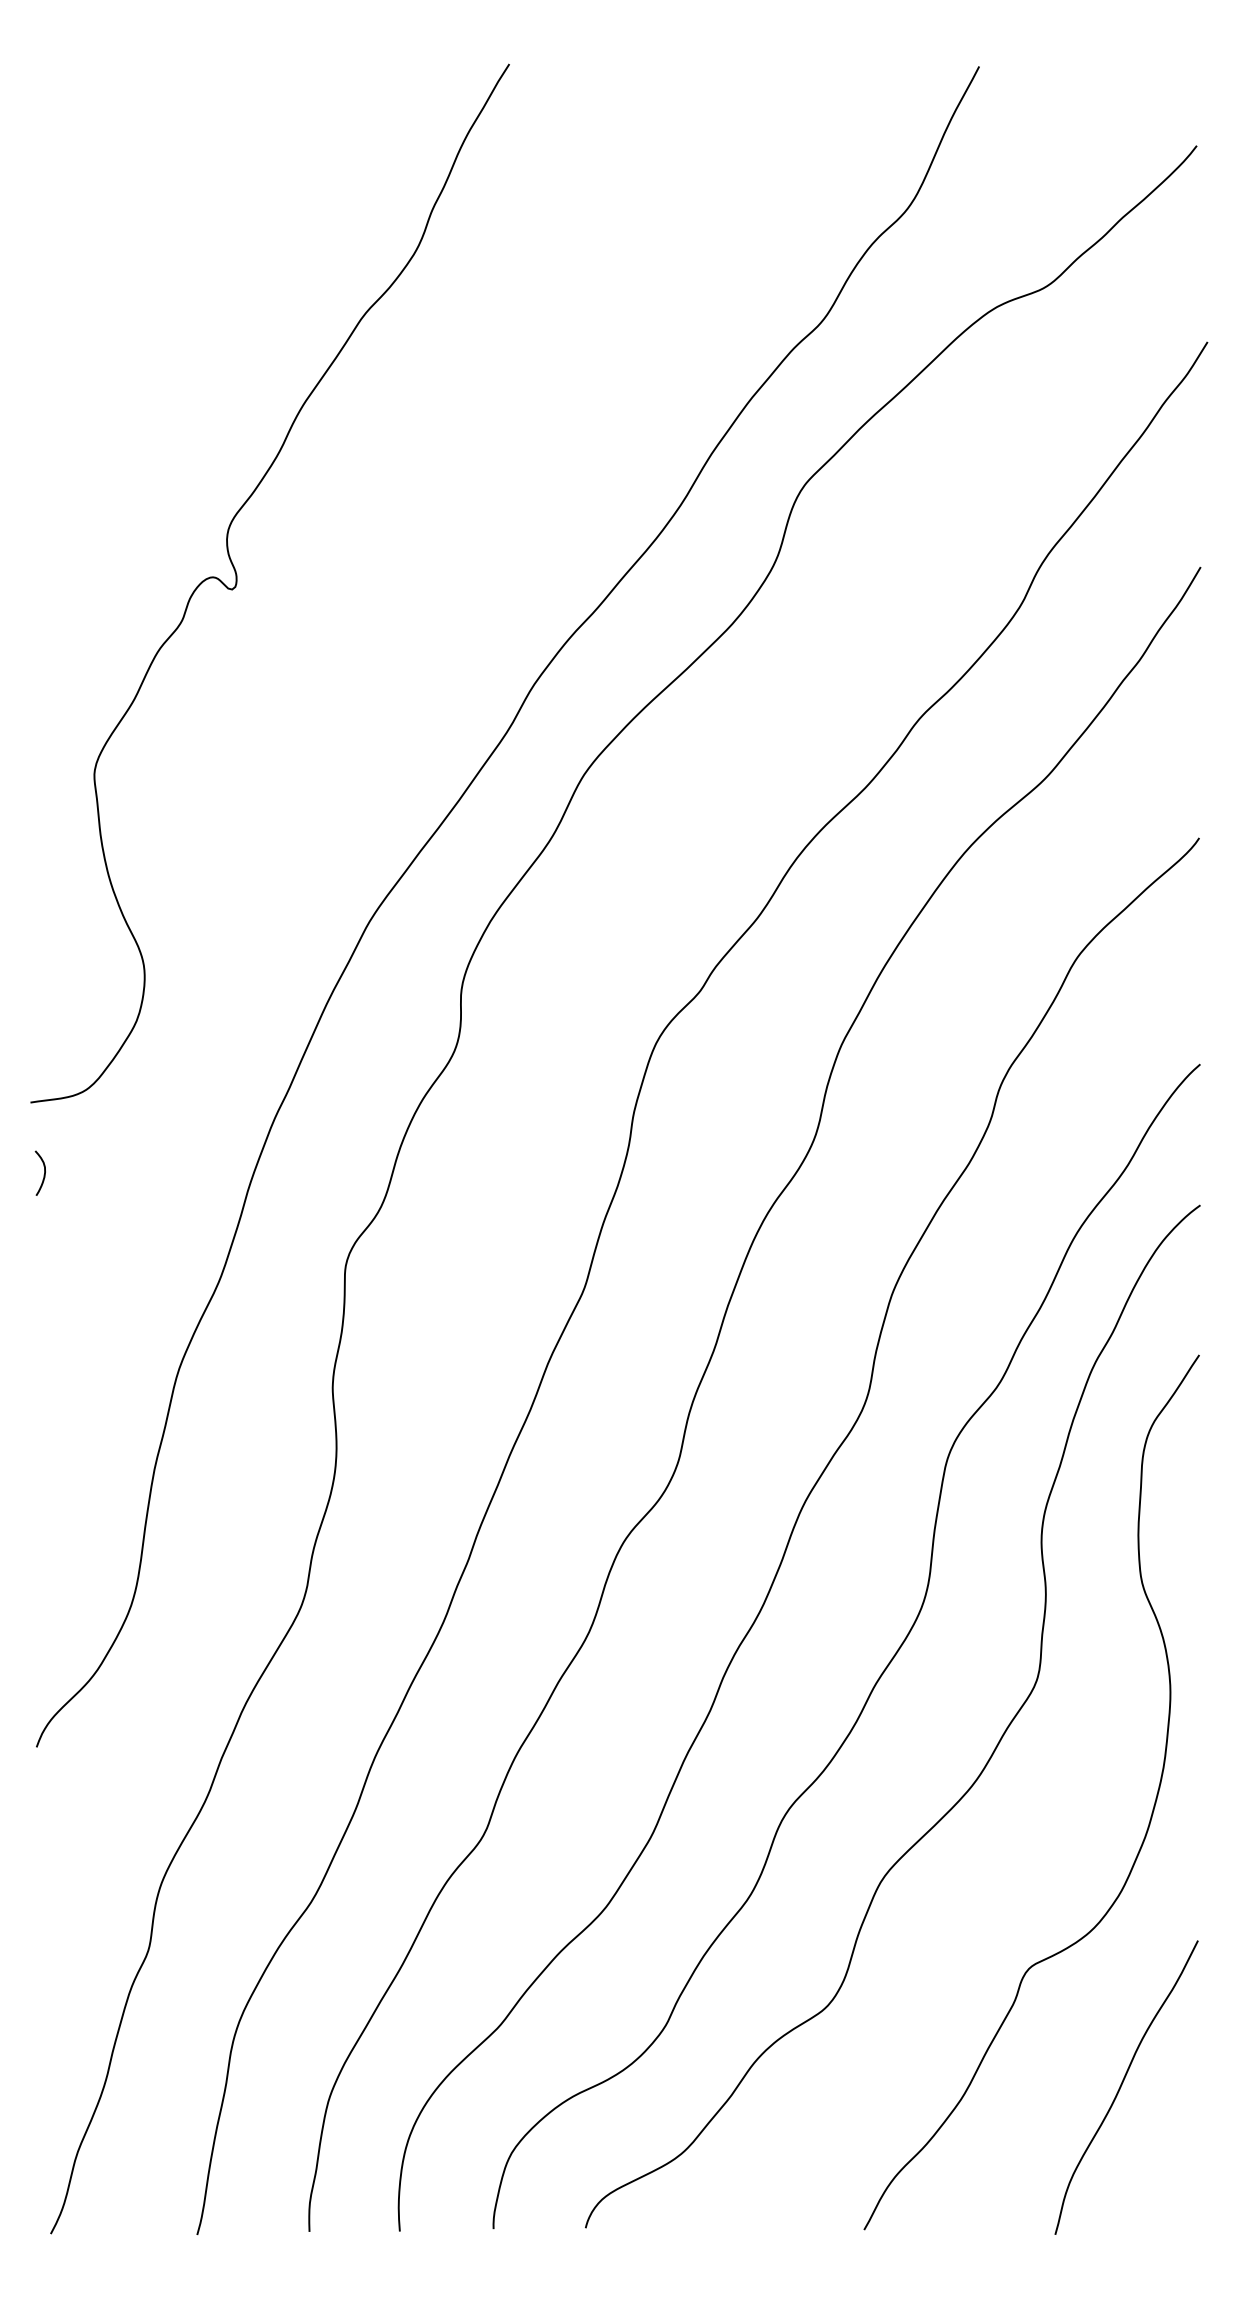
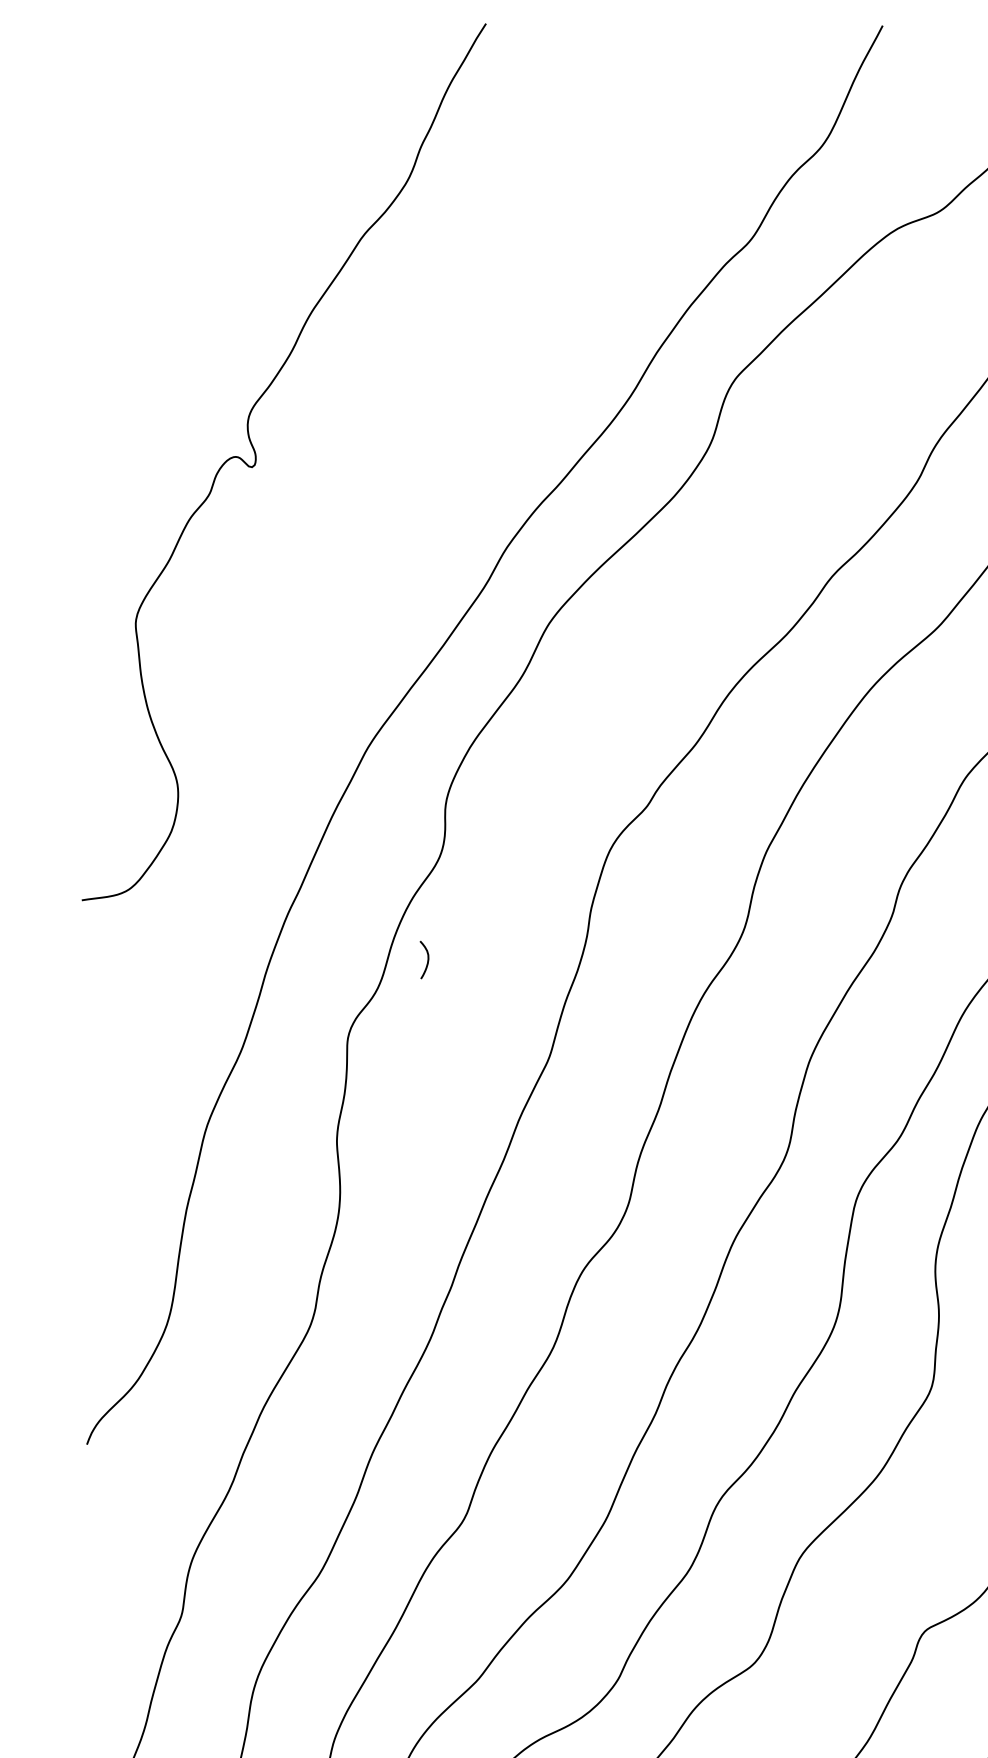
curve: (43, 1174) -> (427, 961), moved

